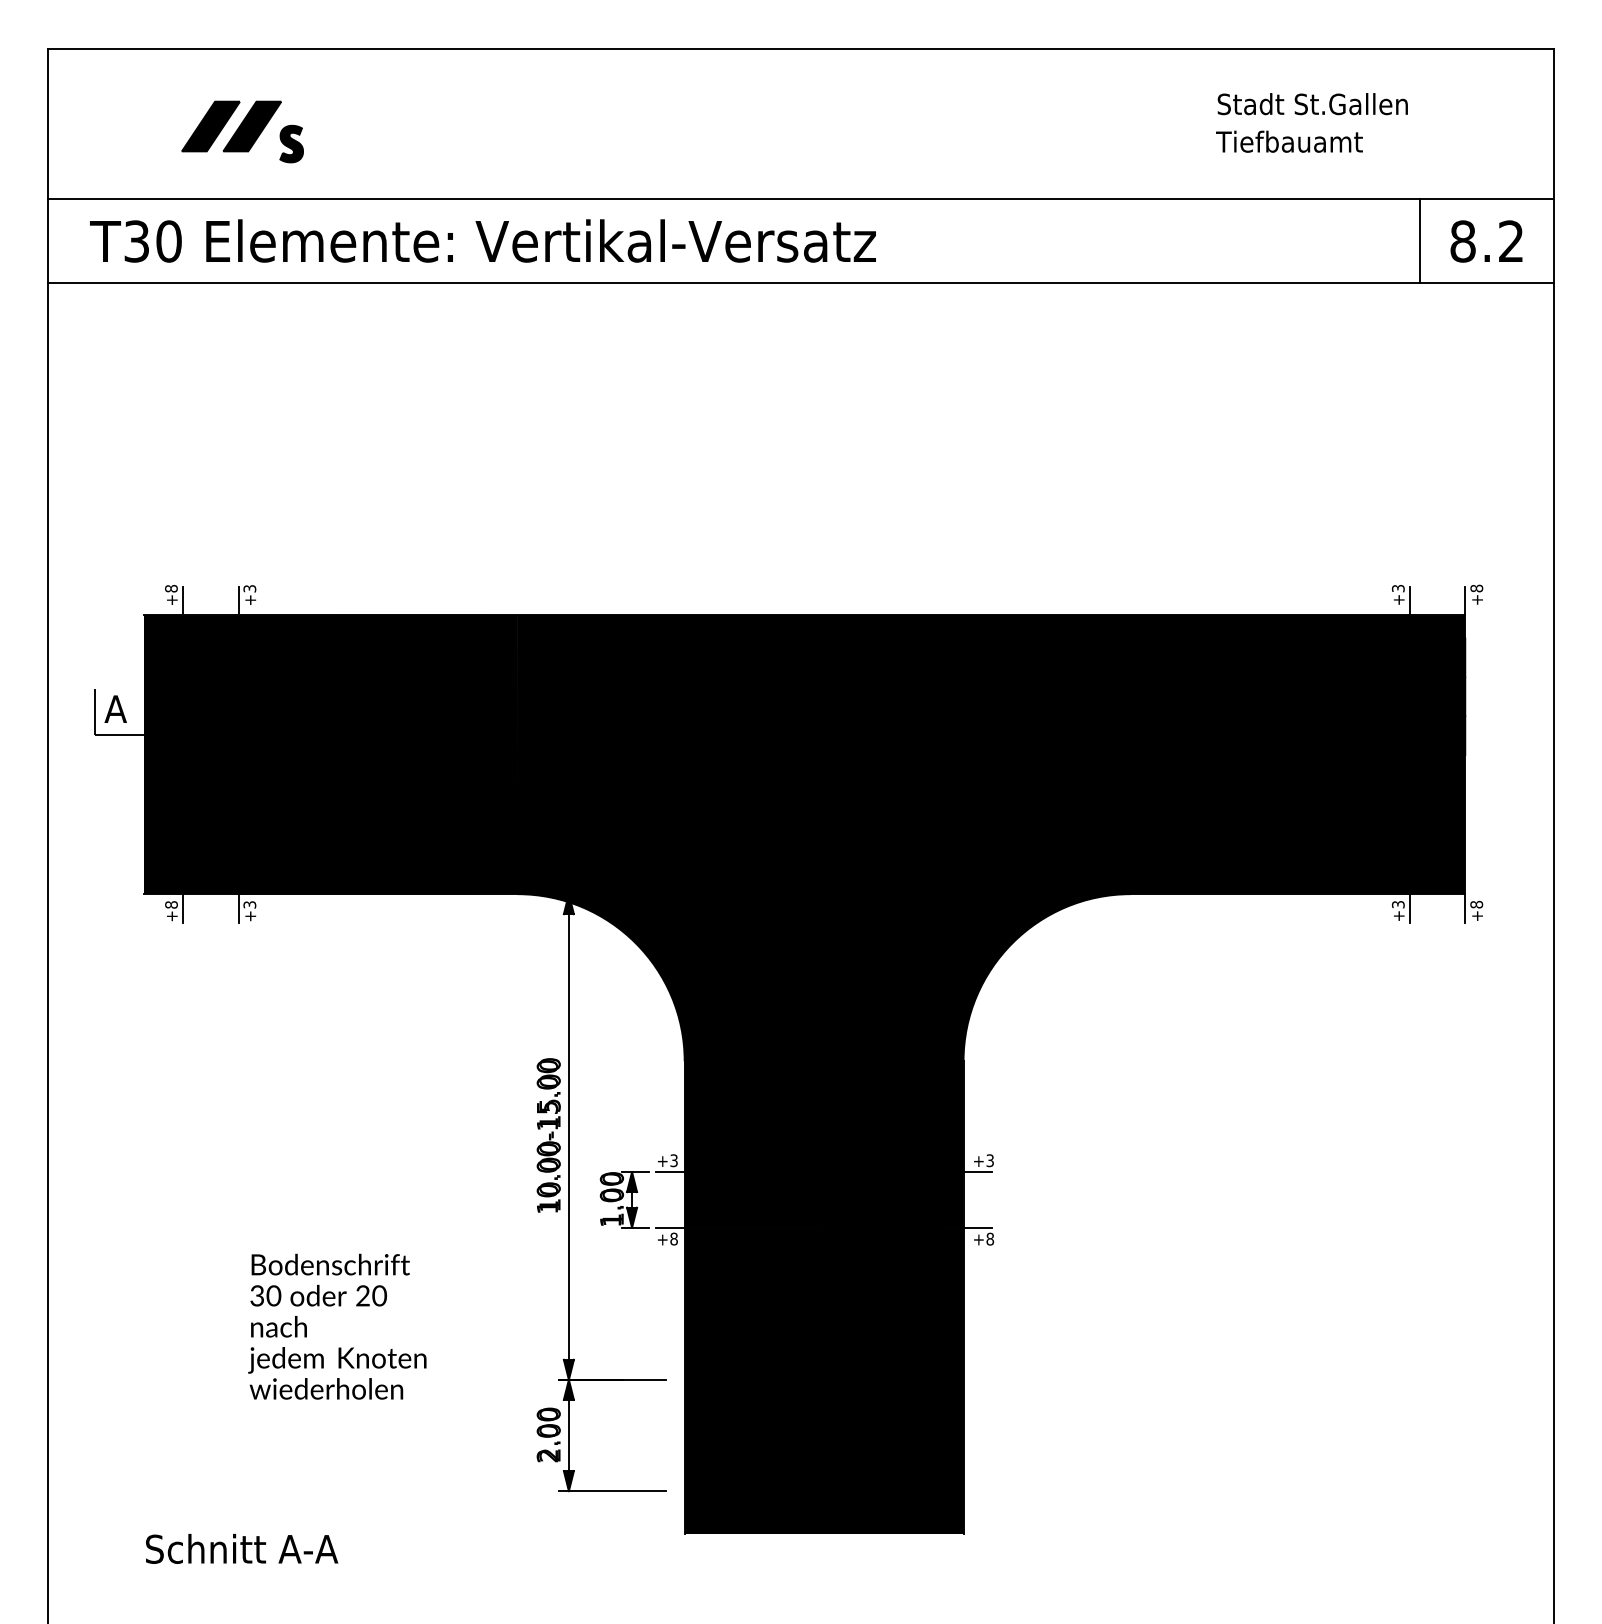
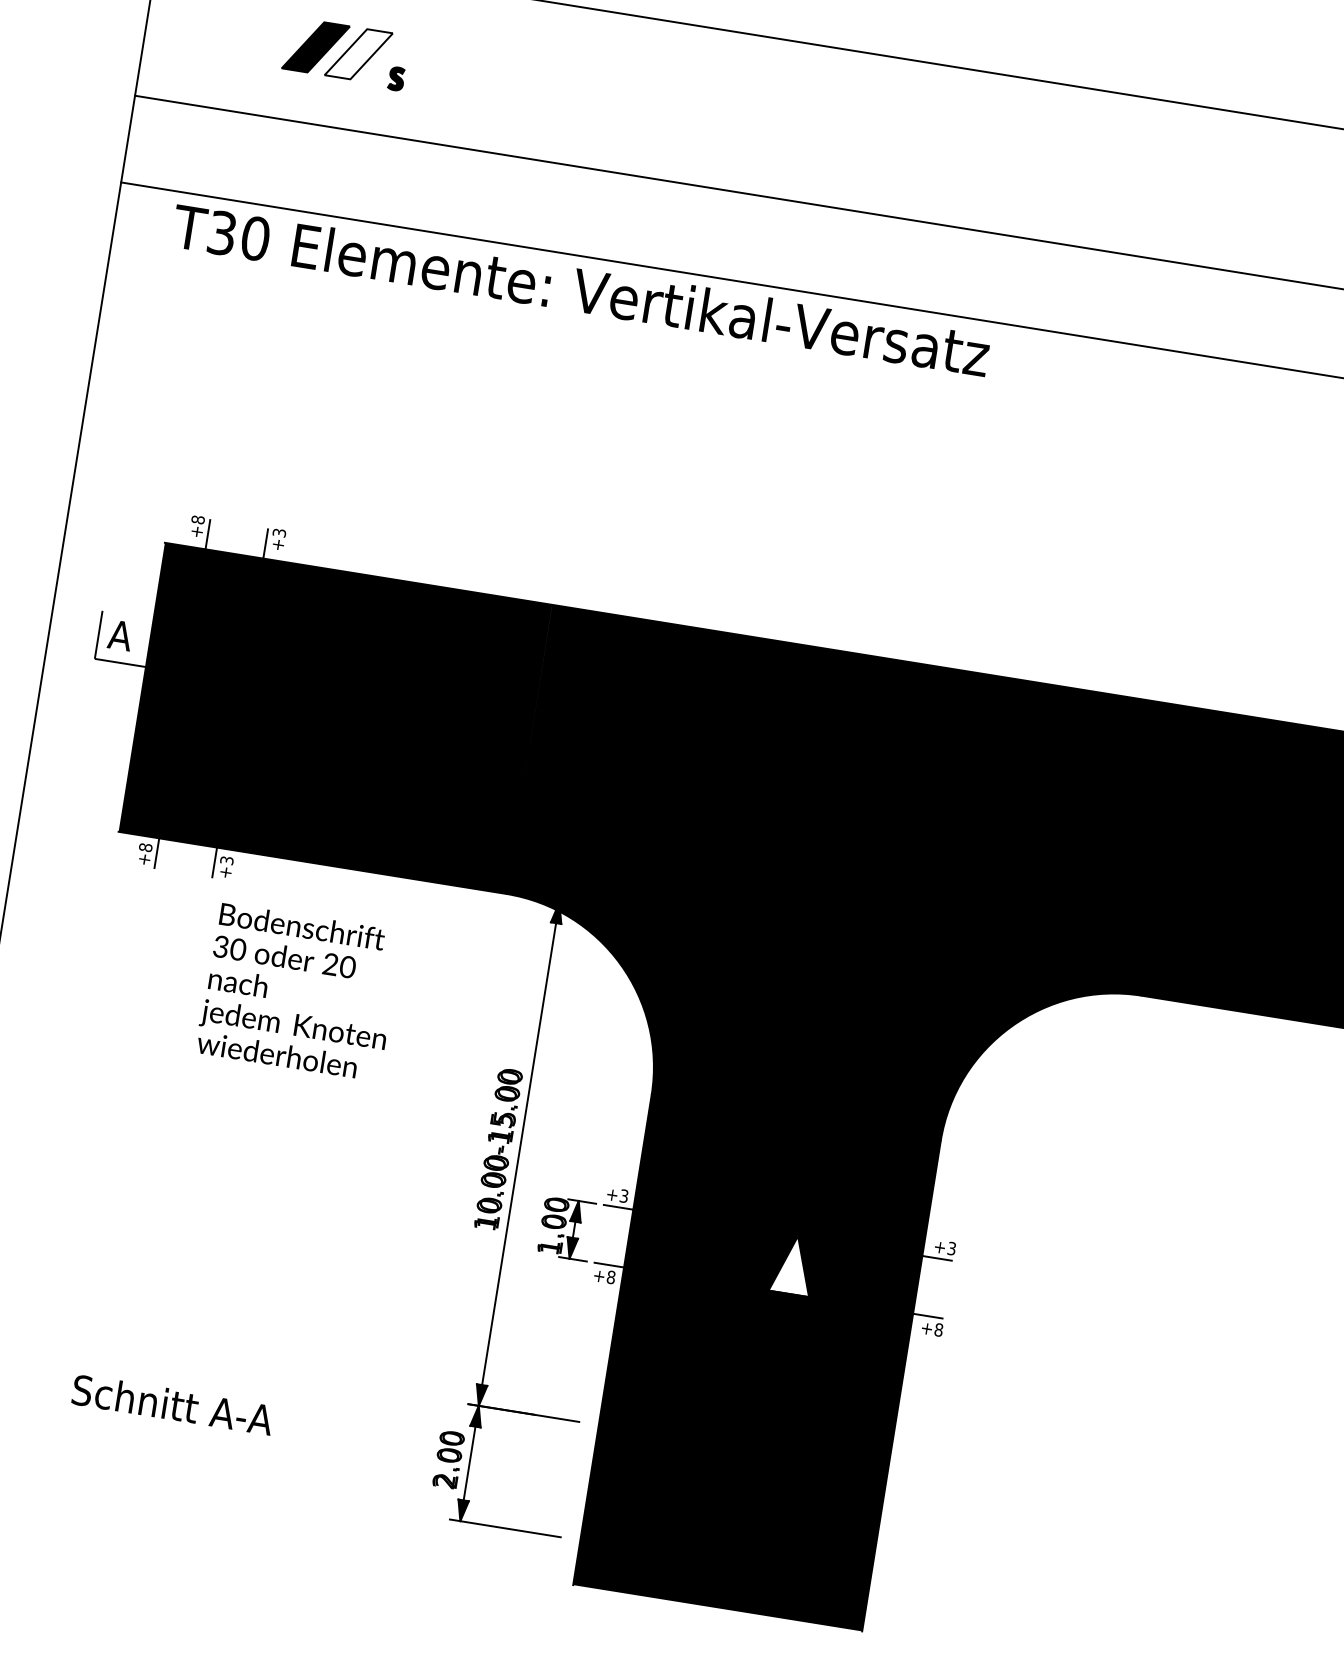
fill: (252, 126) -> (358, 54), removed
part: (291, 143) -> (396, 78), size x0.6
text: (482, 240) -> (580, 289), moved
fill: (843, 1199) -> (793, 1264), removed
text: (337, 1326) -> (299, 991), moved
text: (242, 1548) -> (173, 1404), moved

